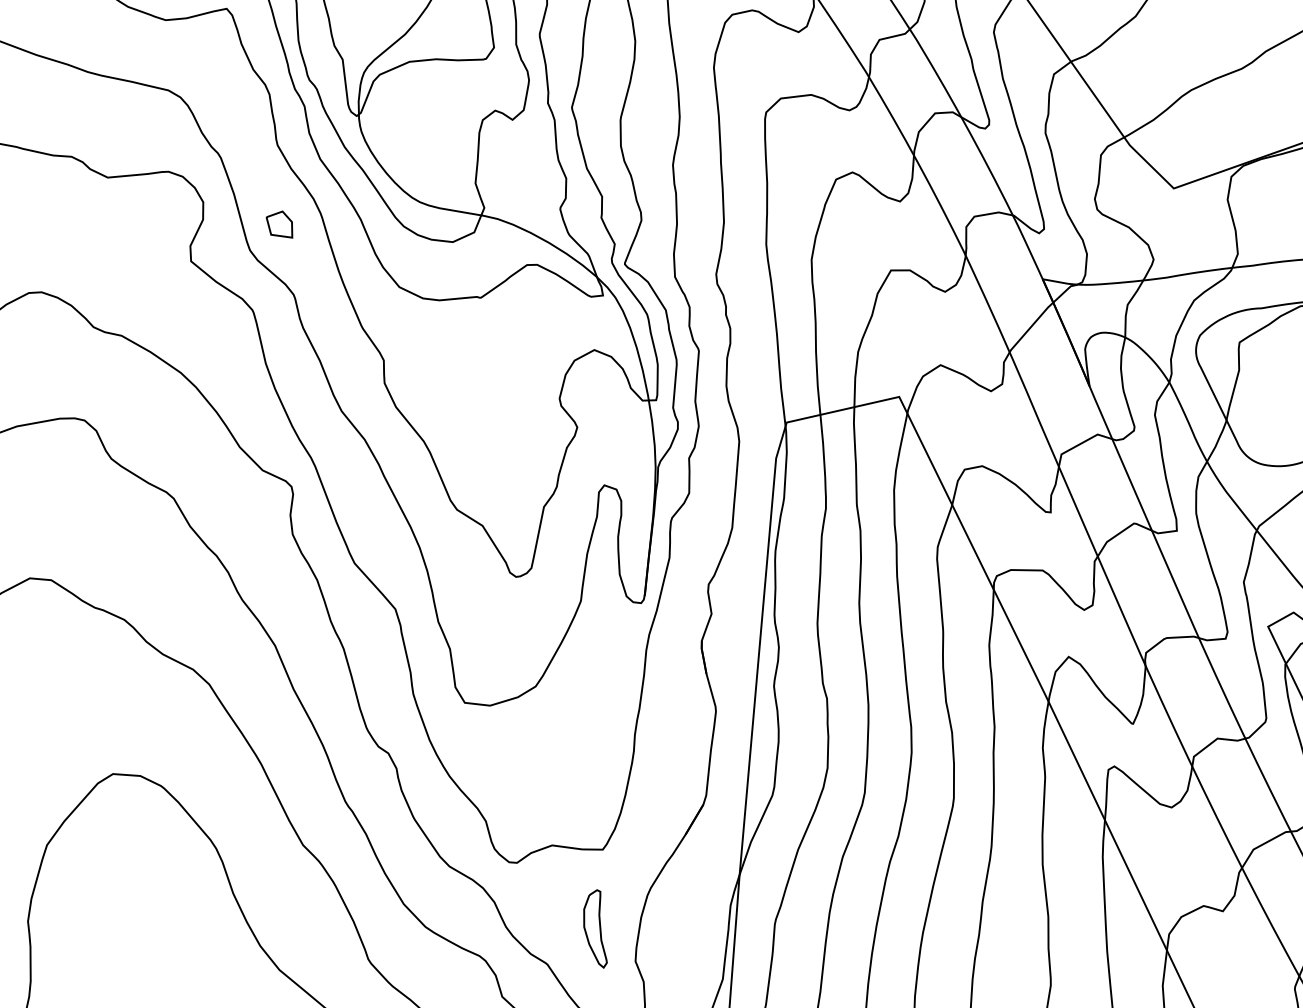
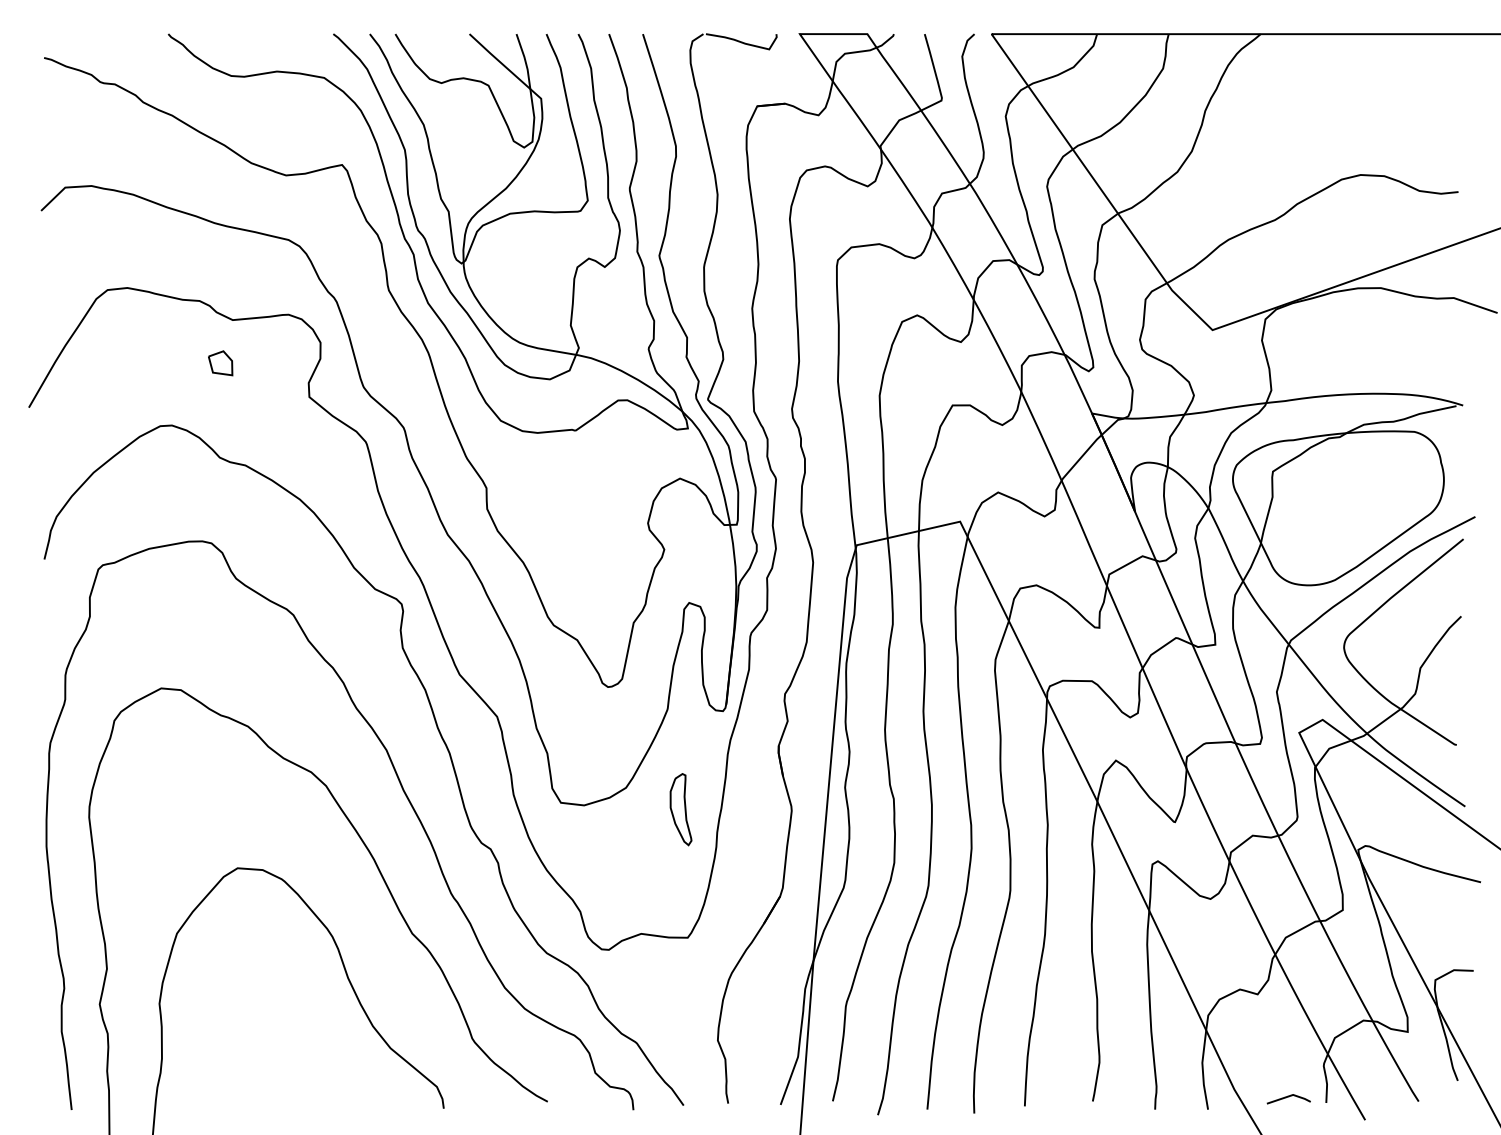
part: (279, 224) -> (220, 363), moved
part: (594, 928) -> (680, 809), moved

